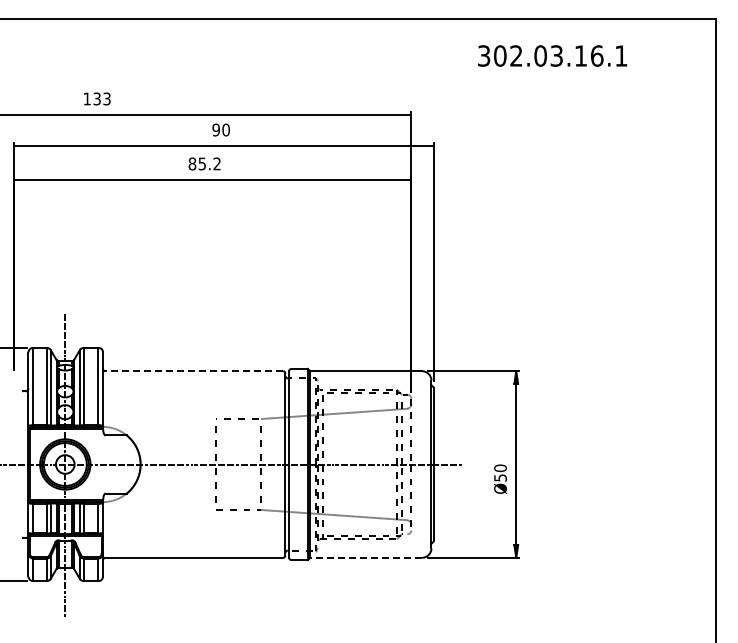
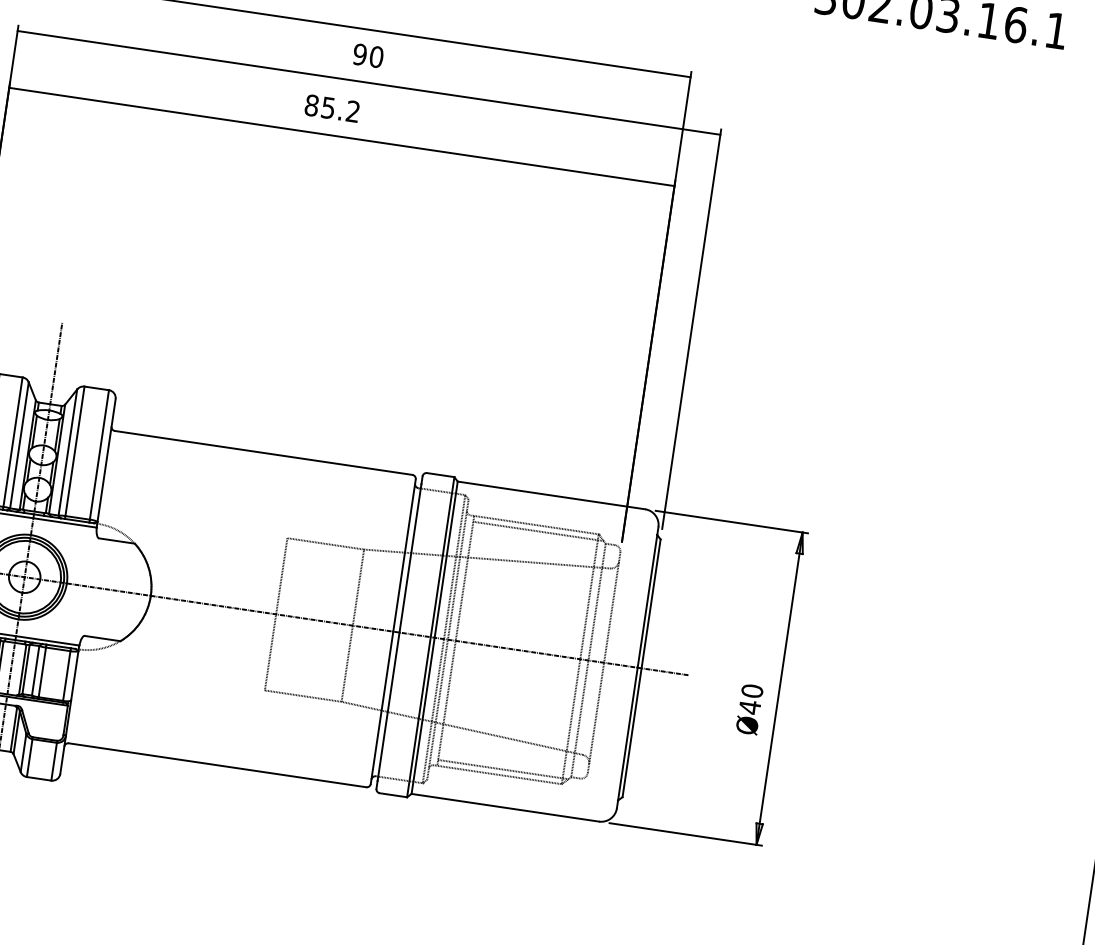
line: (194, 371) -> (263, 453), dashed -> solid
text: (500, 477) -> (750, 706), Ø50 -> Ø40
line: (366, 557) -> (505, 807), dashed -> solid

